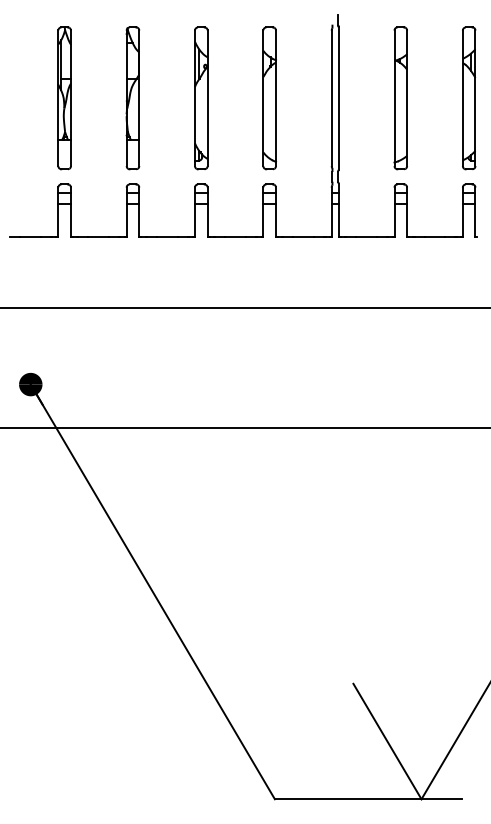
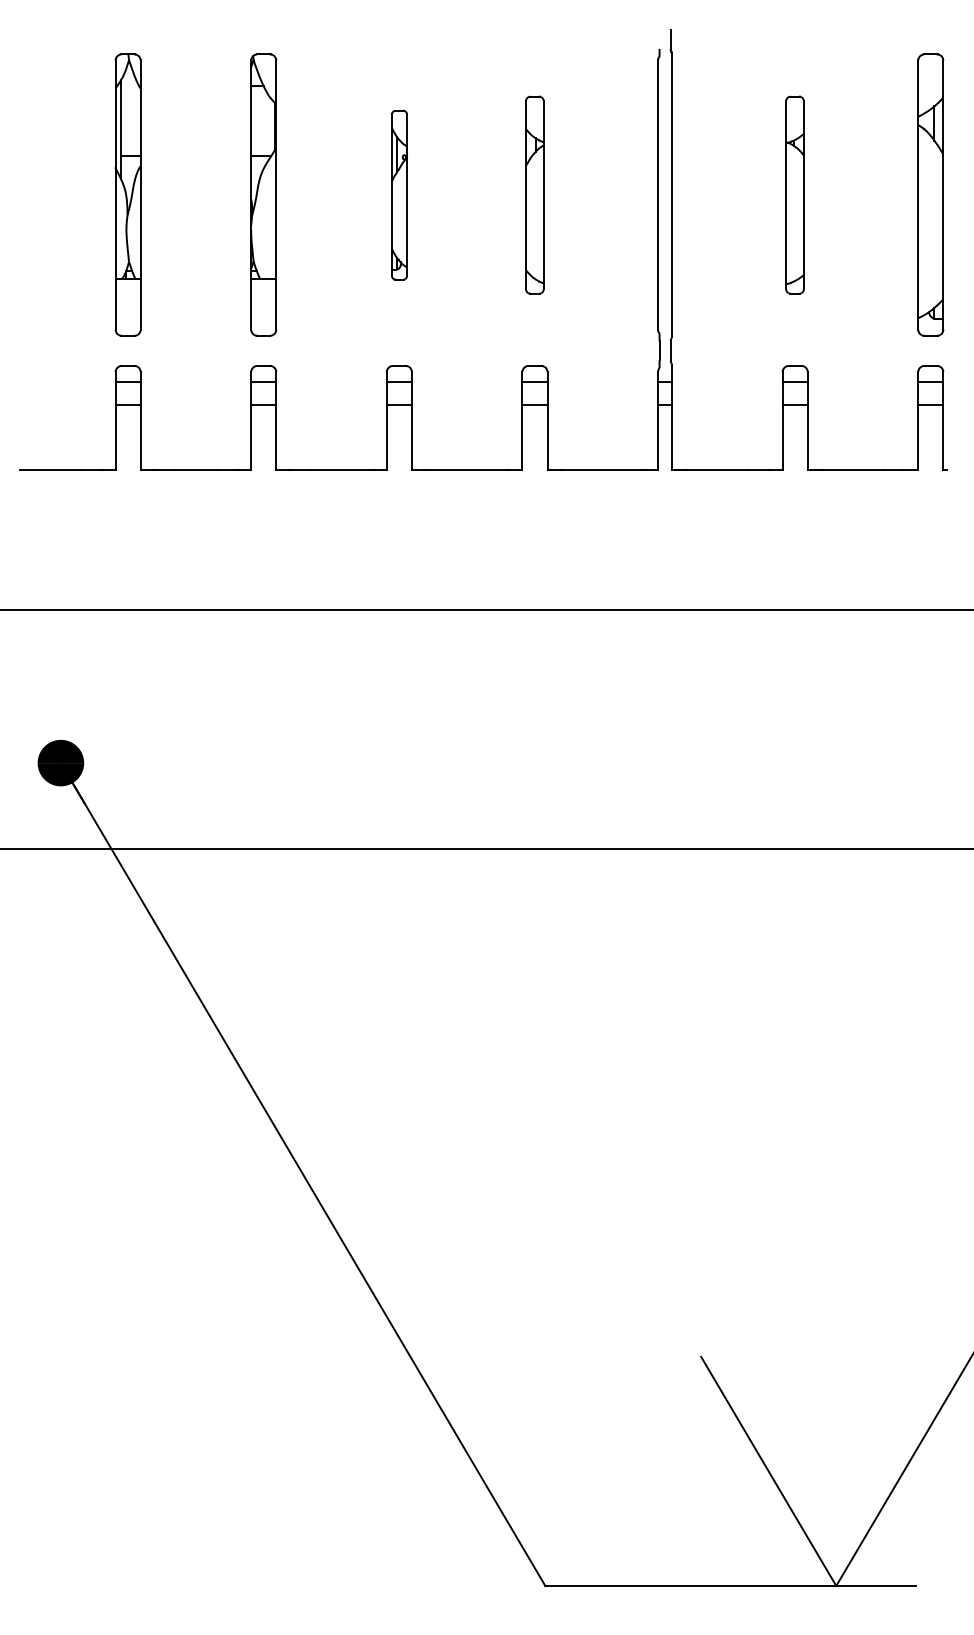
part: (201, 98) -> (399, 195), size x0.6
part: (269, 98) -> (534, 195), size x0.7
part: (400, 98) -> (794, 195), size x0.7

